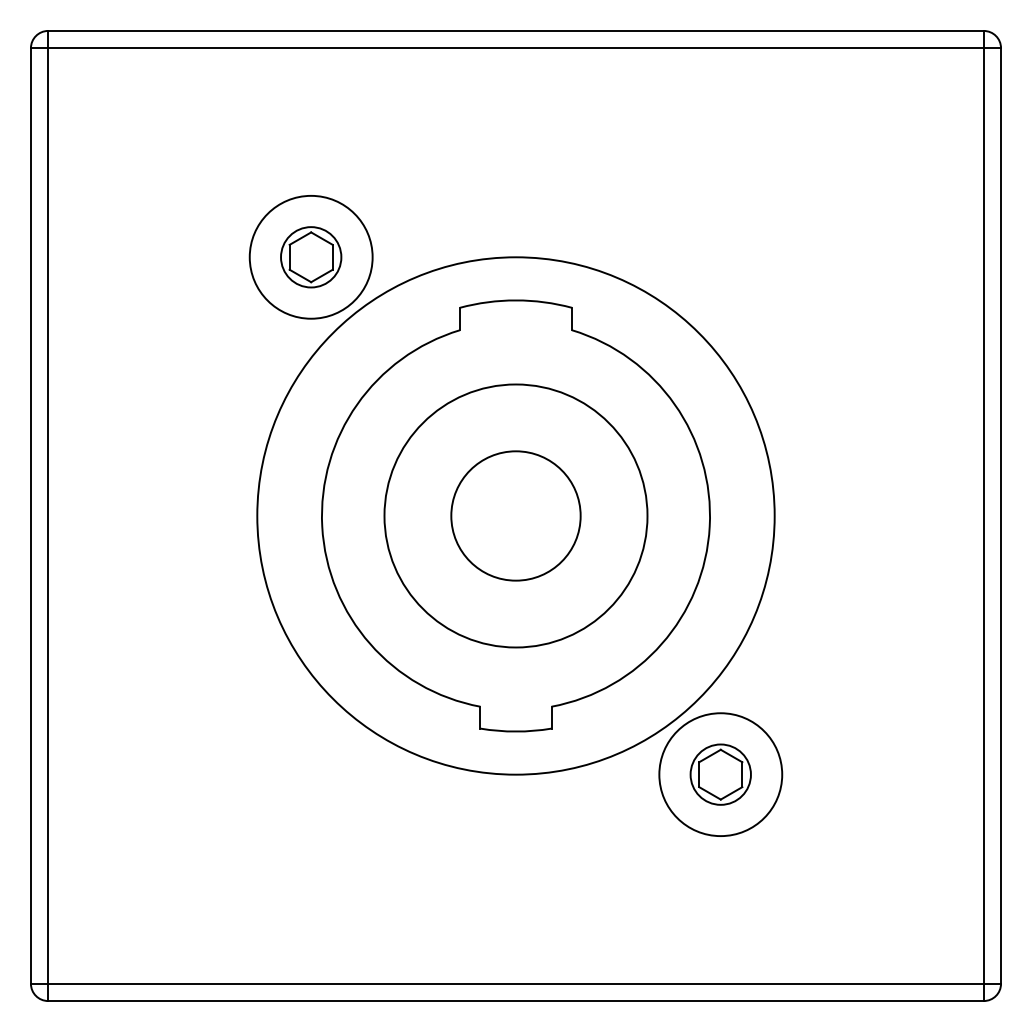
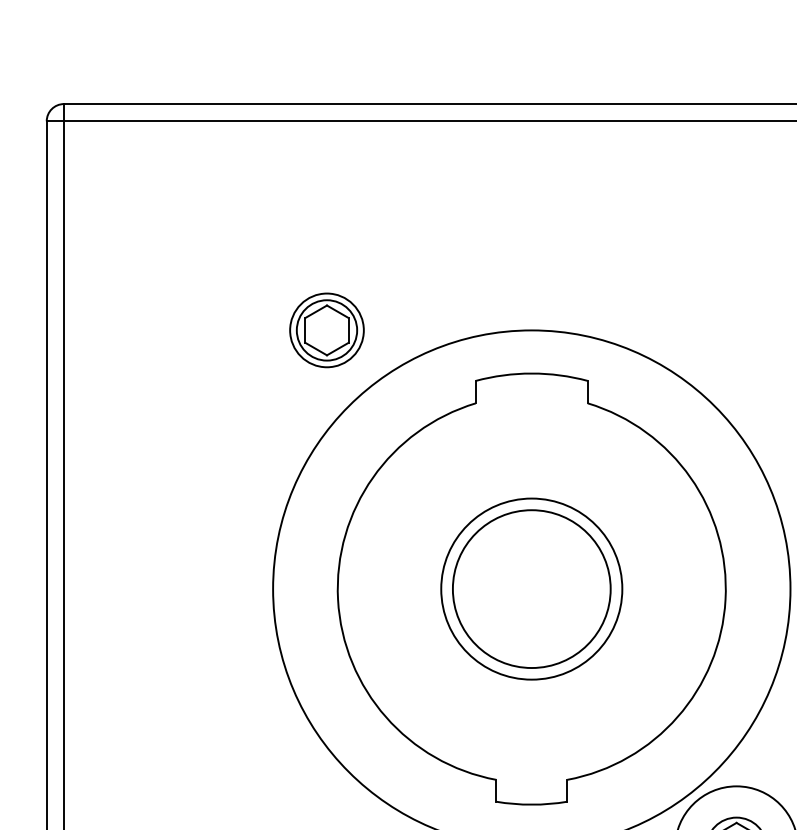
circle: (310, 256) -> (326, 329), size x0.6
circle: (515, 515) -> (531, 588), size x0.6
circle: (515, 515) -> (531, 588), size x1.4

